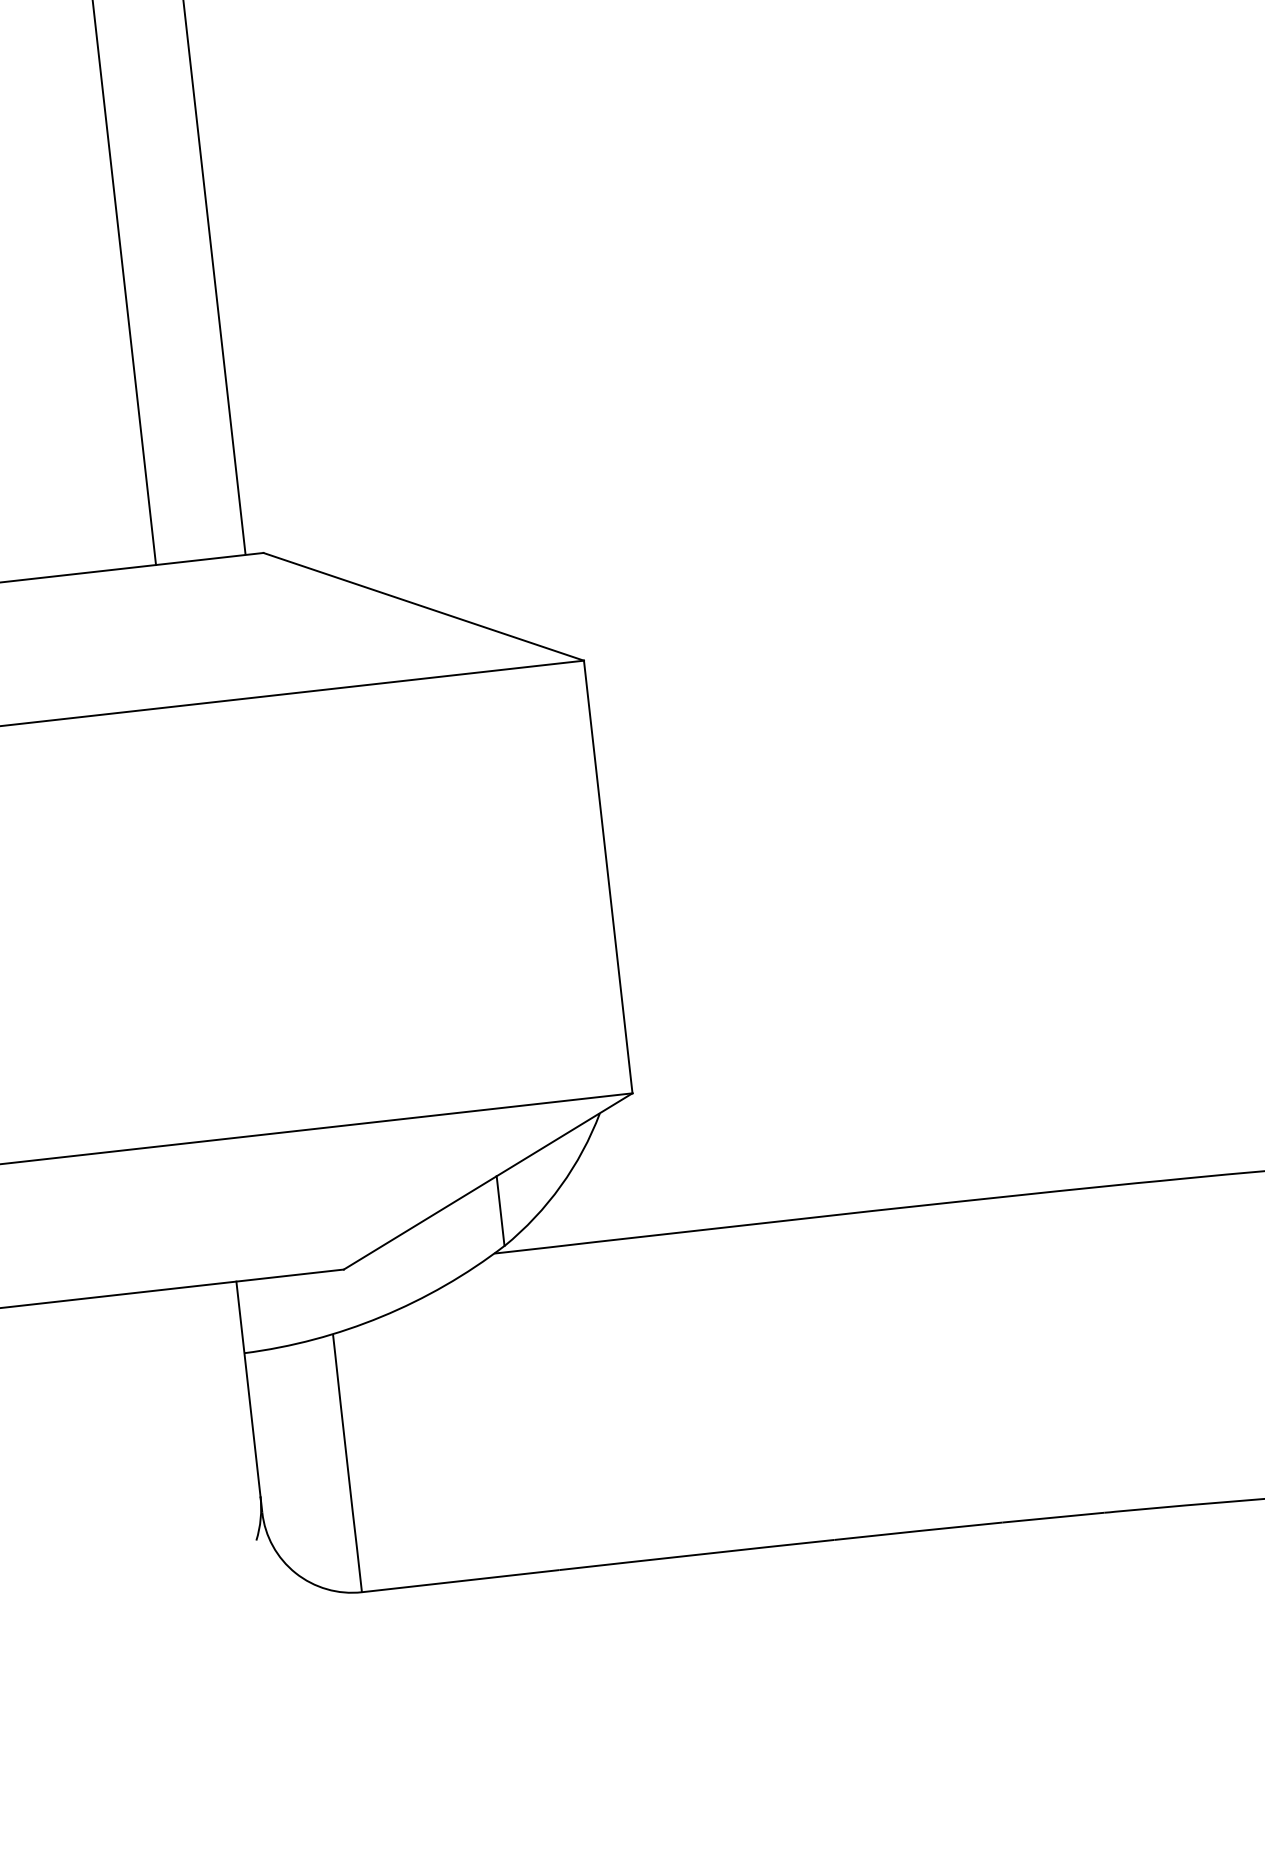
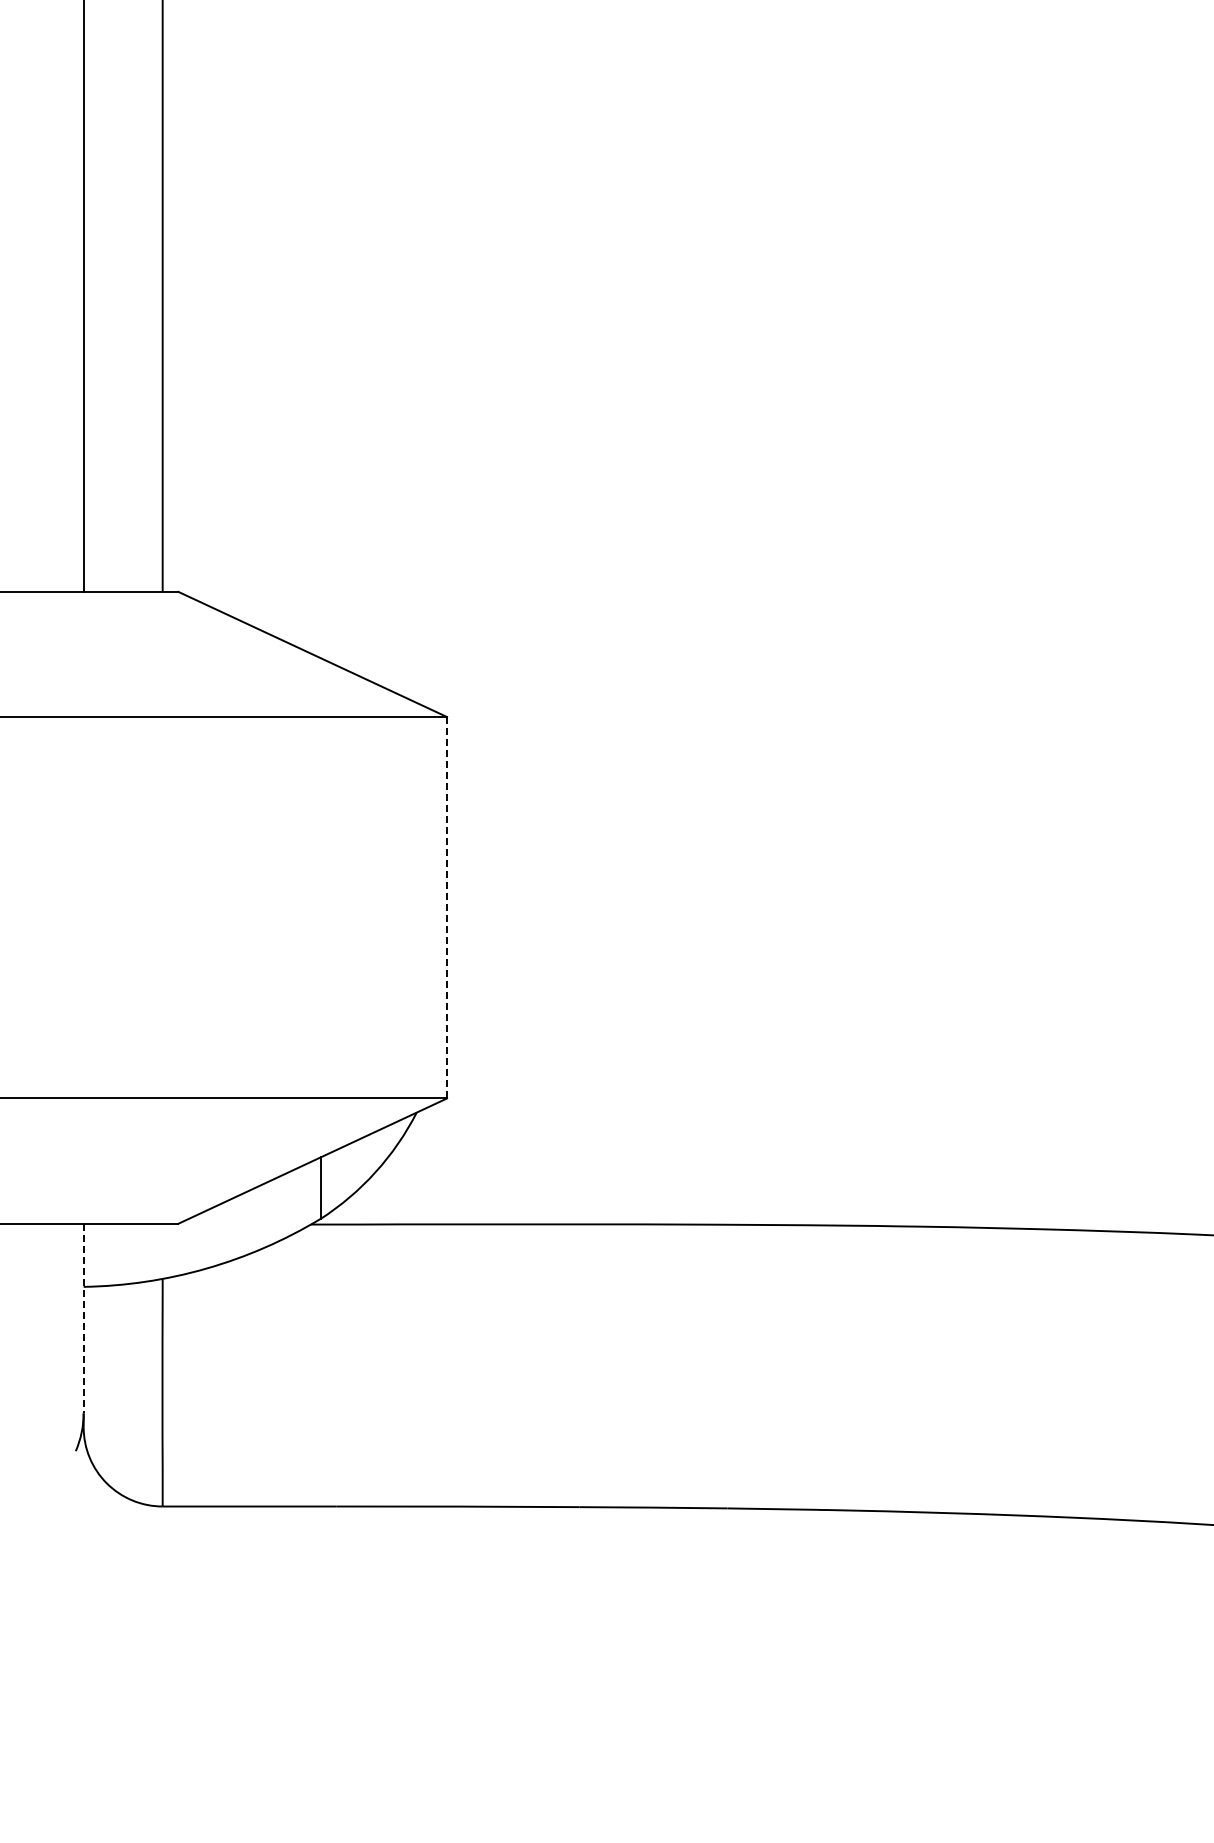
line: (608, 876) -> (447, 907), solid -> dashed
line: (248, 1389) -> (83, 1318), solid -> dashed

